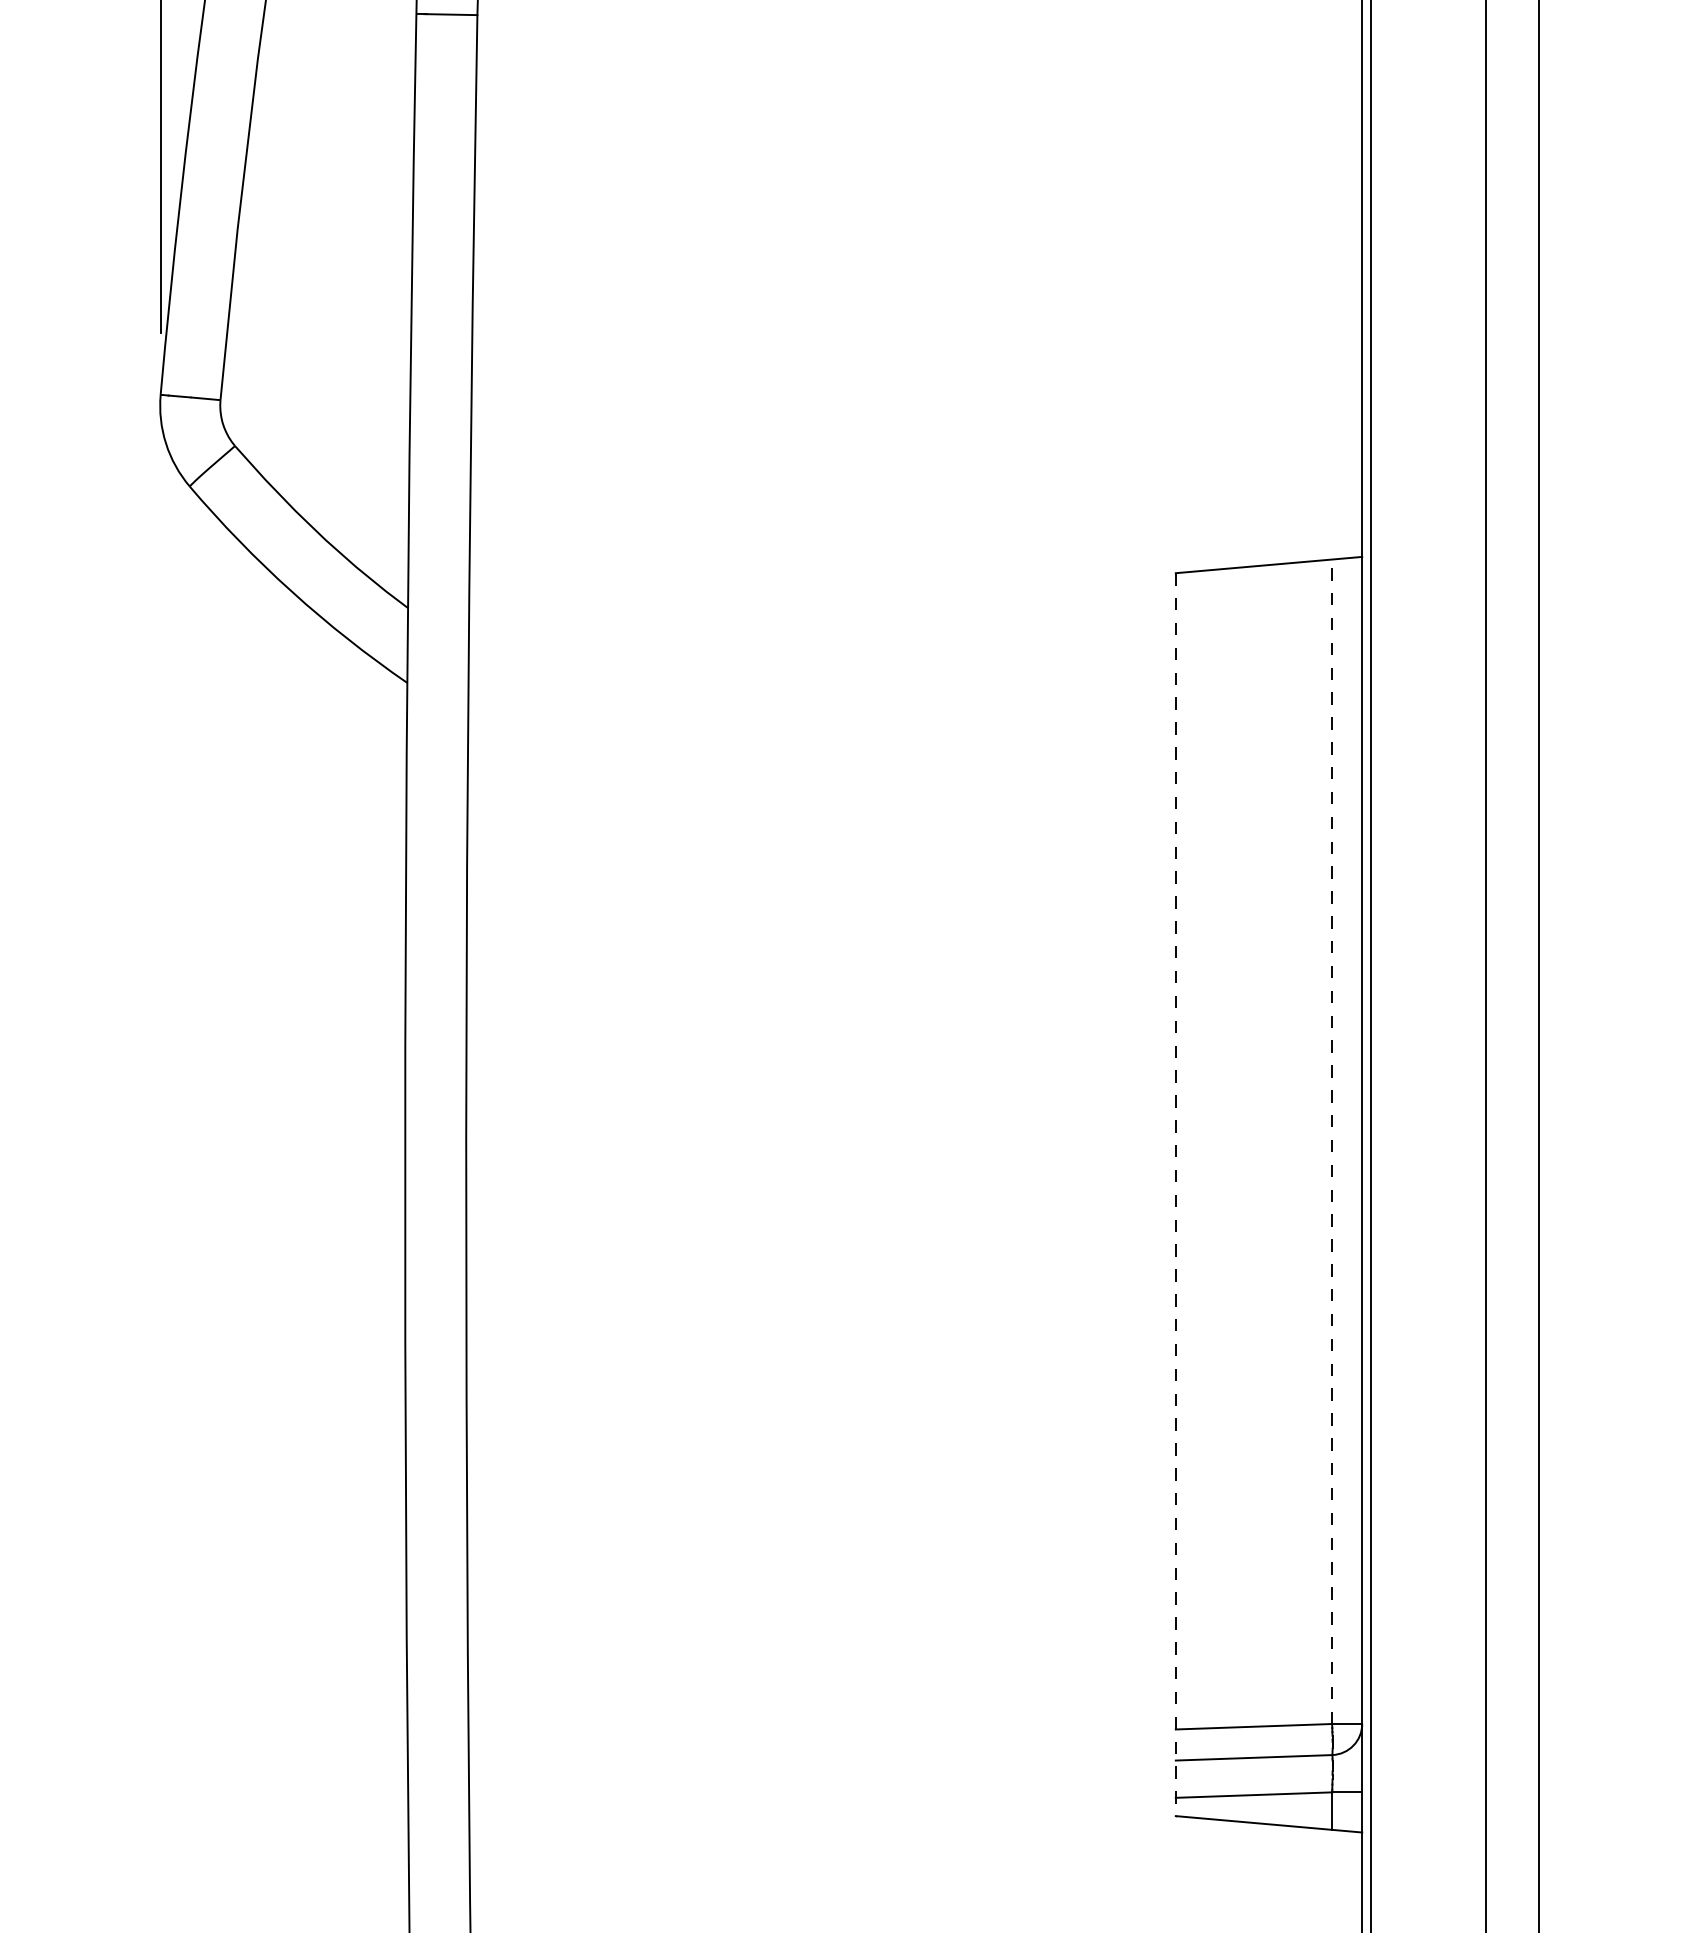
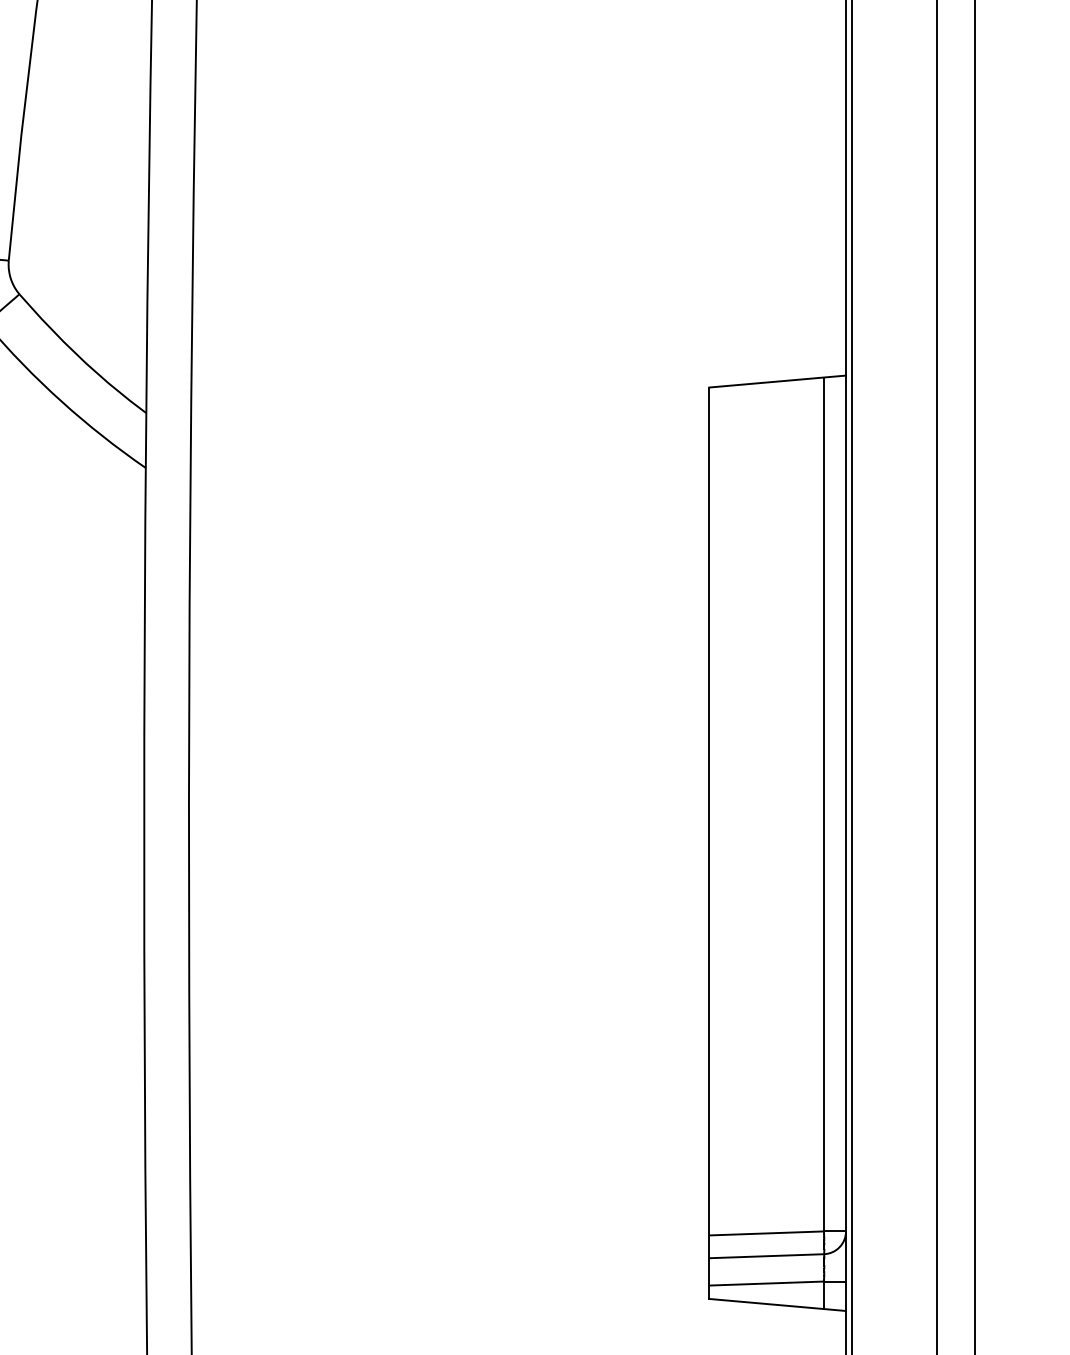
line: (1332, 1141) -> (824, 804), dashed -> solid
line: (1175, 1195) -> (709, 843), dashed -> solid

